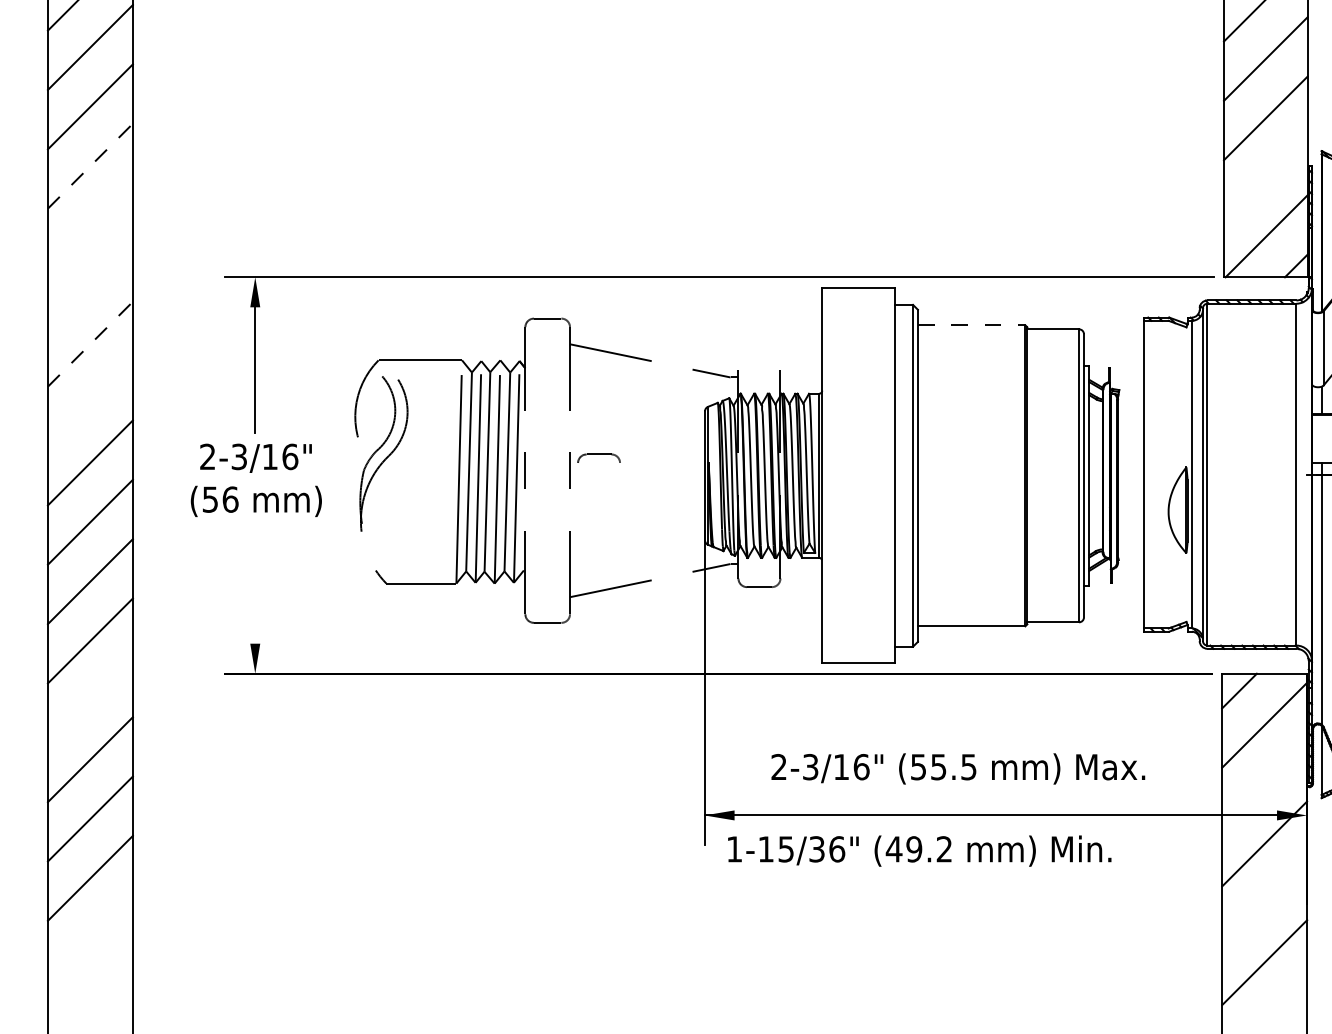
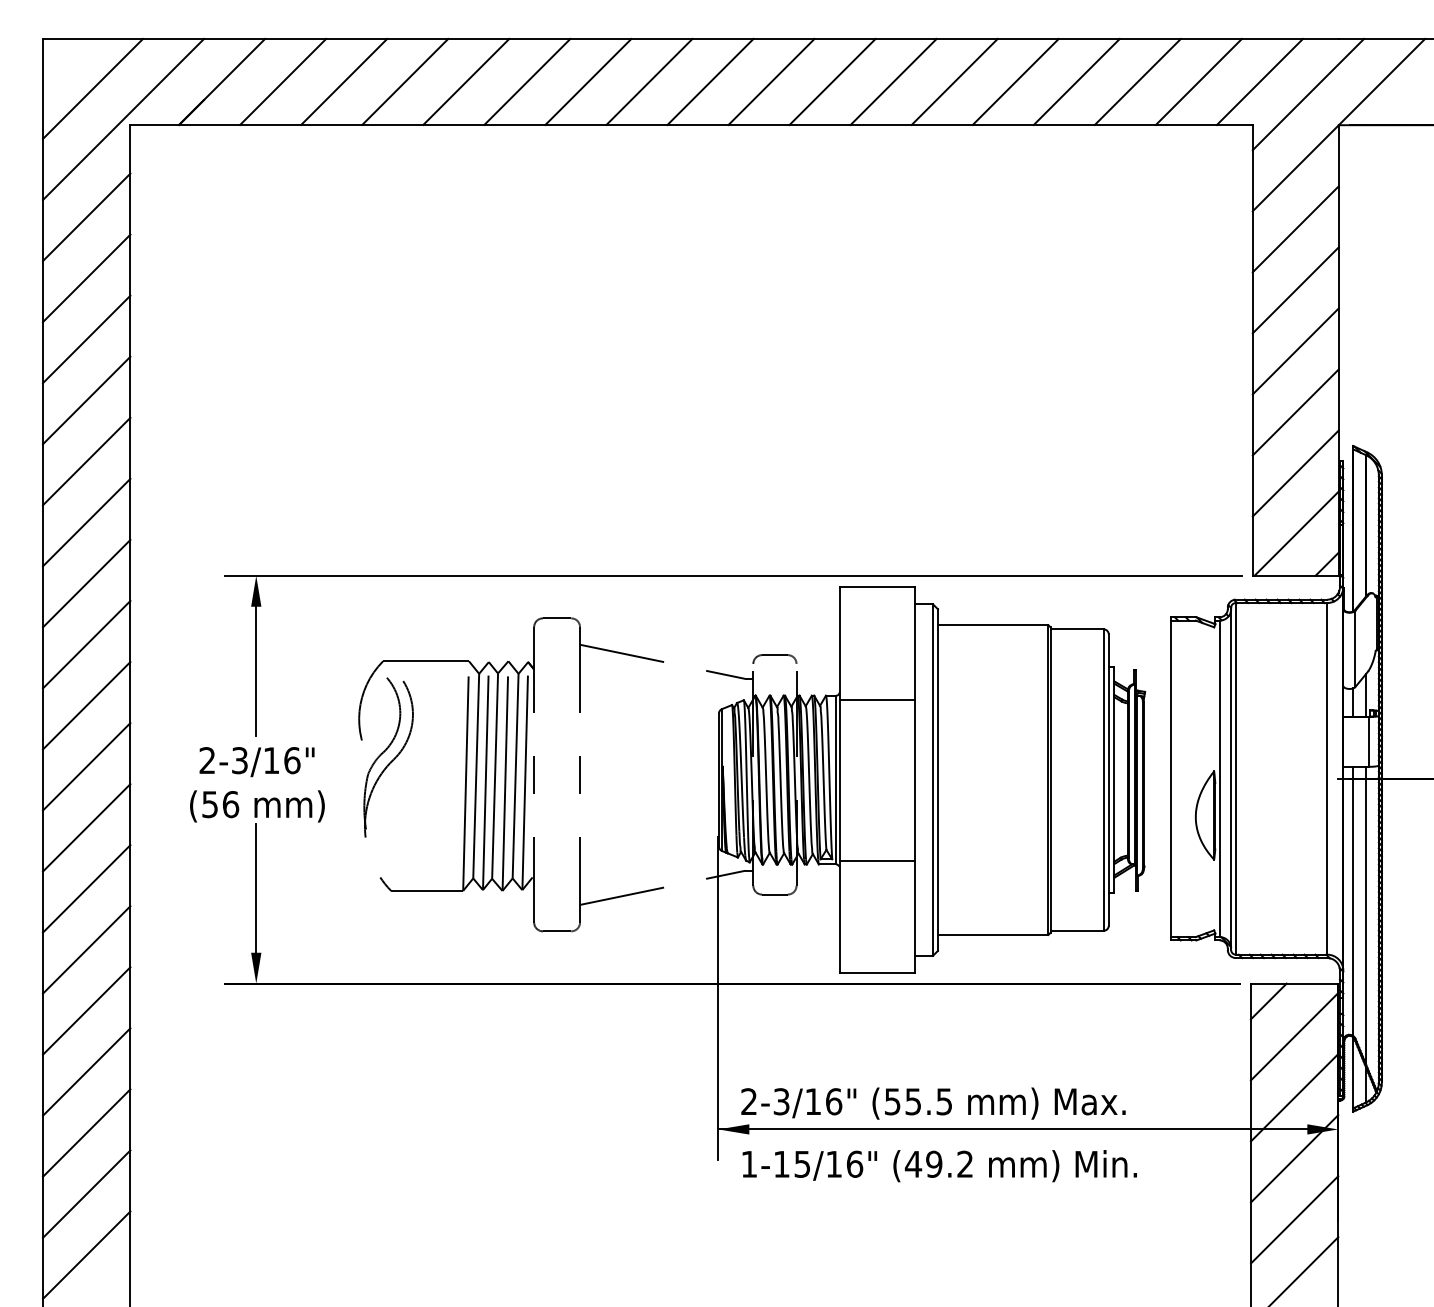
line: (90, 166) -> (86, 461), dashed -> solid
line: (1265, 177) -> (1295, 473), added
line: (90, 225) -> (86, 522), added
line: (90, 284) -> (86, 583), added
line: (971, 325) -> (993, 625), dashed -> solid
line: (90, 344) -> (86, 644), dashed -> solid
line: (858, 397) -> (876, 699), added
line: (90, 403) -> (86, 705), added
part: (598, 457) -> (774, 658), moved
line: (858, 554) -> (876, 860), added
line: (255, 580) -> (256, 887), added
line: (90, 699) -> (86, 1010), added
text: (958, 768) -> (933, 1103), moved
line: (1264, 784) -> (1294, 1097), added
text: (816, 848) -> (833, 1163), 1-15/36" -> 1-15/16"
line: (1264, 902) -> (1294, 1219), added
line: (90, 937) -> (86, 1254), added

